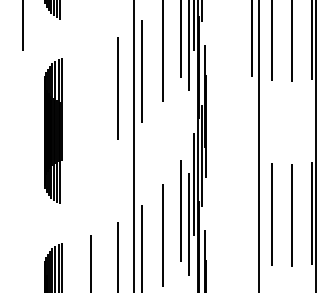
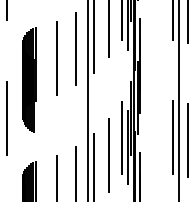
line: (90, 101) -> (56, 58), added
line: (22, 183) -> (6, 117), added
line: (251, 210) -> (173, 137), added

